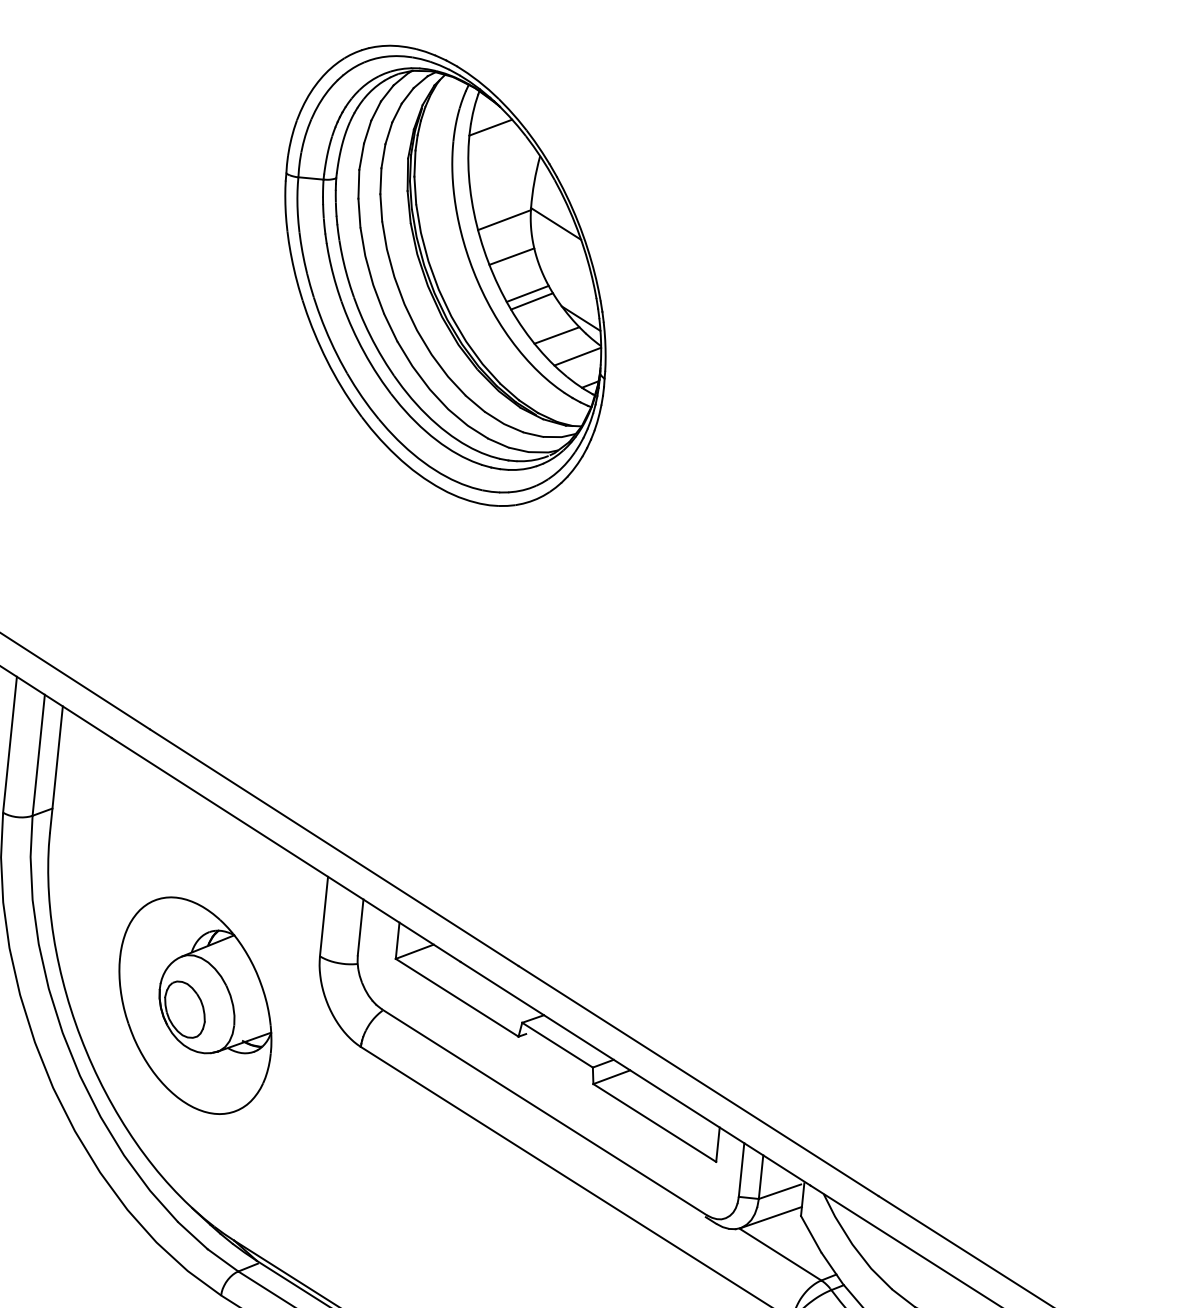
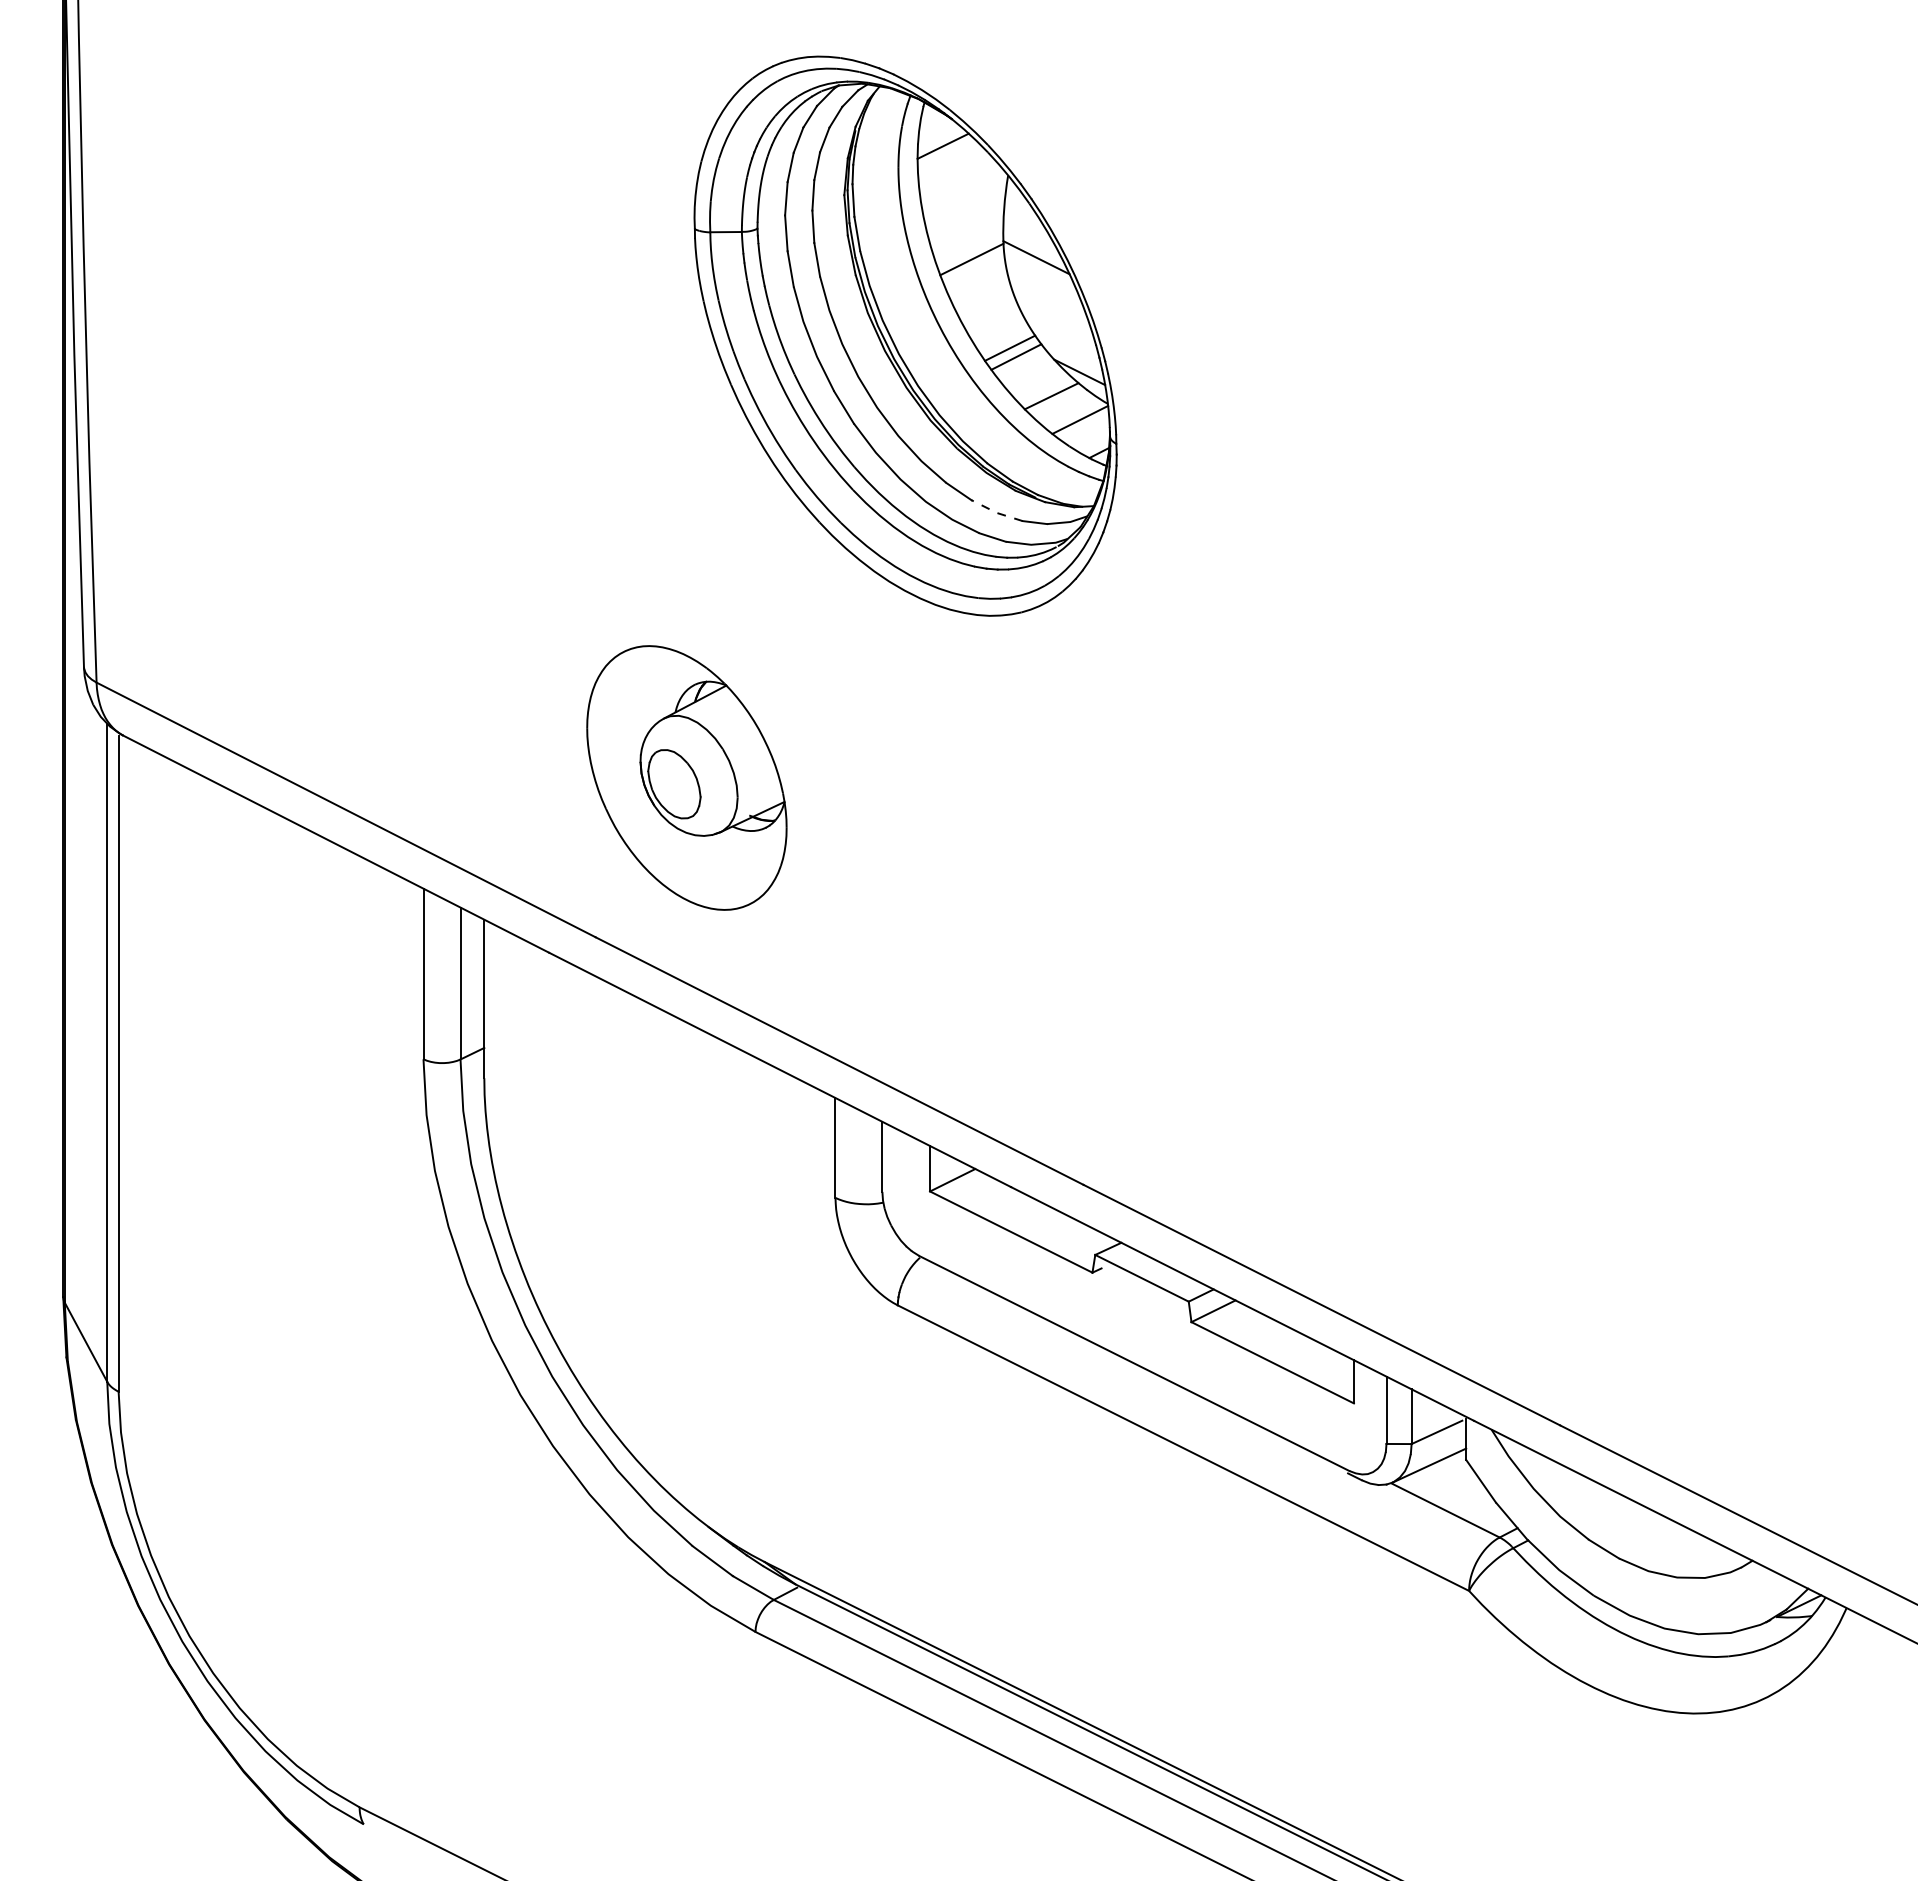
line: (511, 256) -> (985, 303), removed
line: (503, 423) -> (996, 512), solid -> dashed
part: (195, 1005) -> (686, 777), moved

